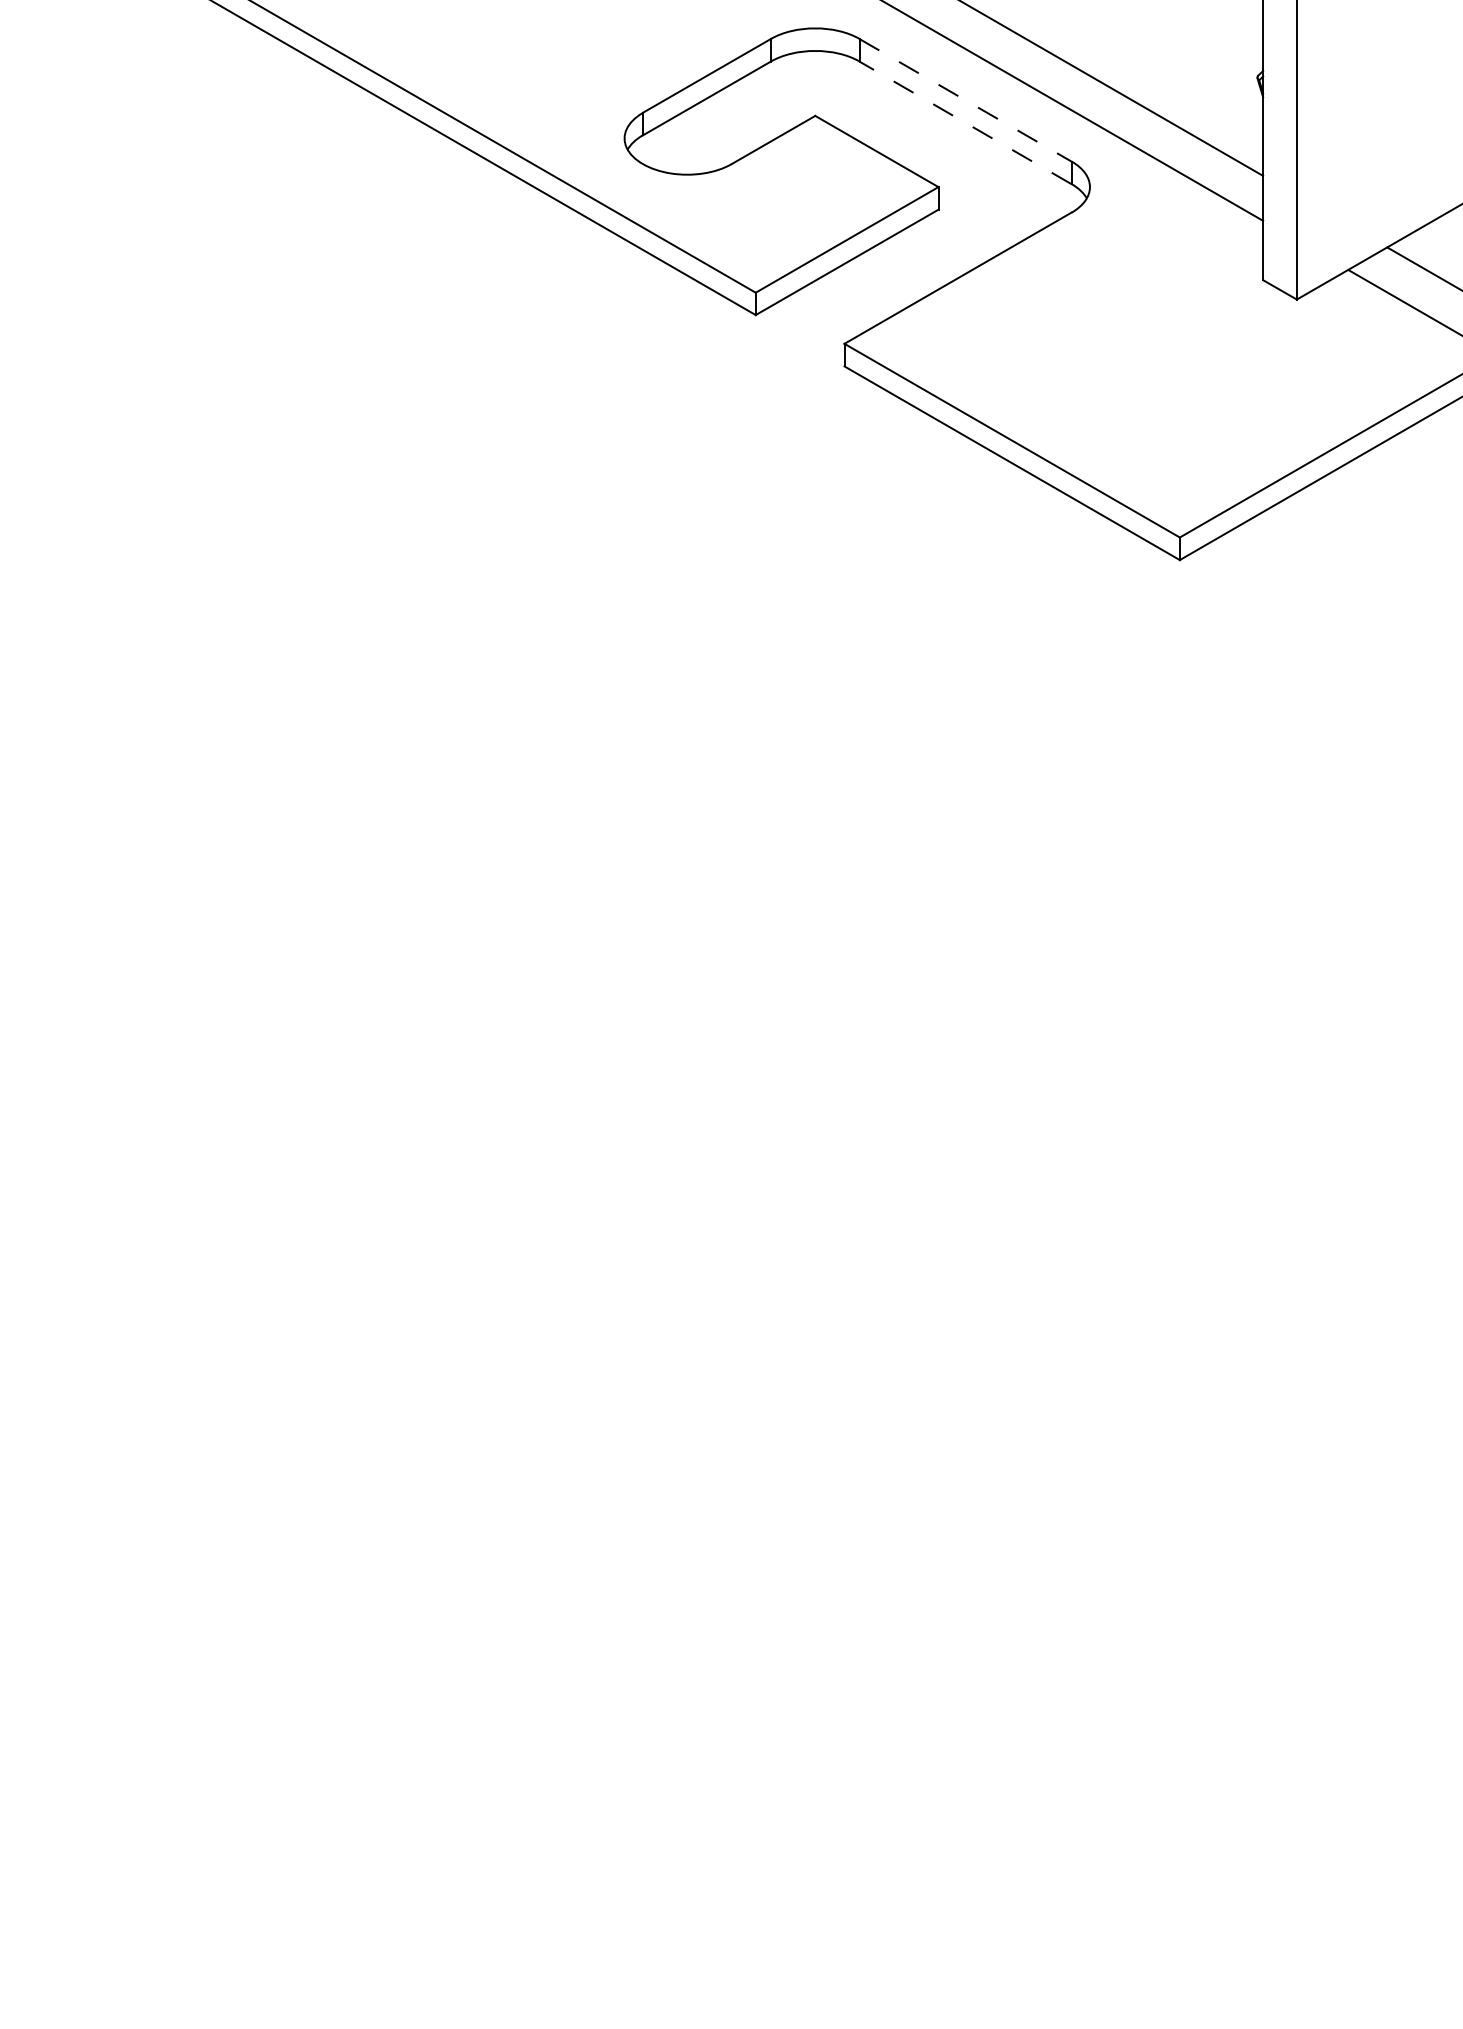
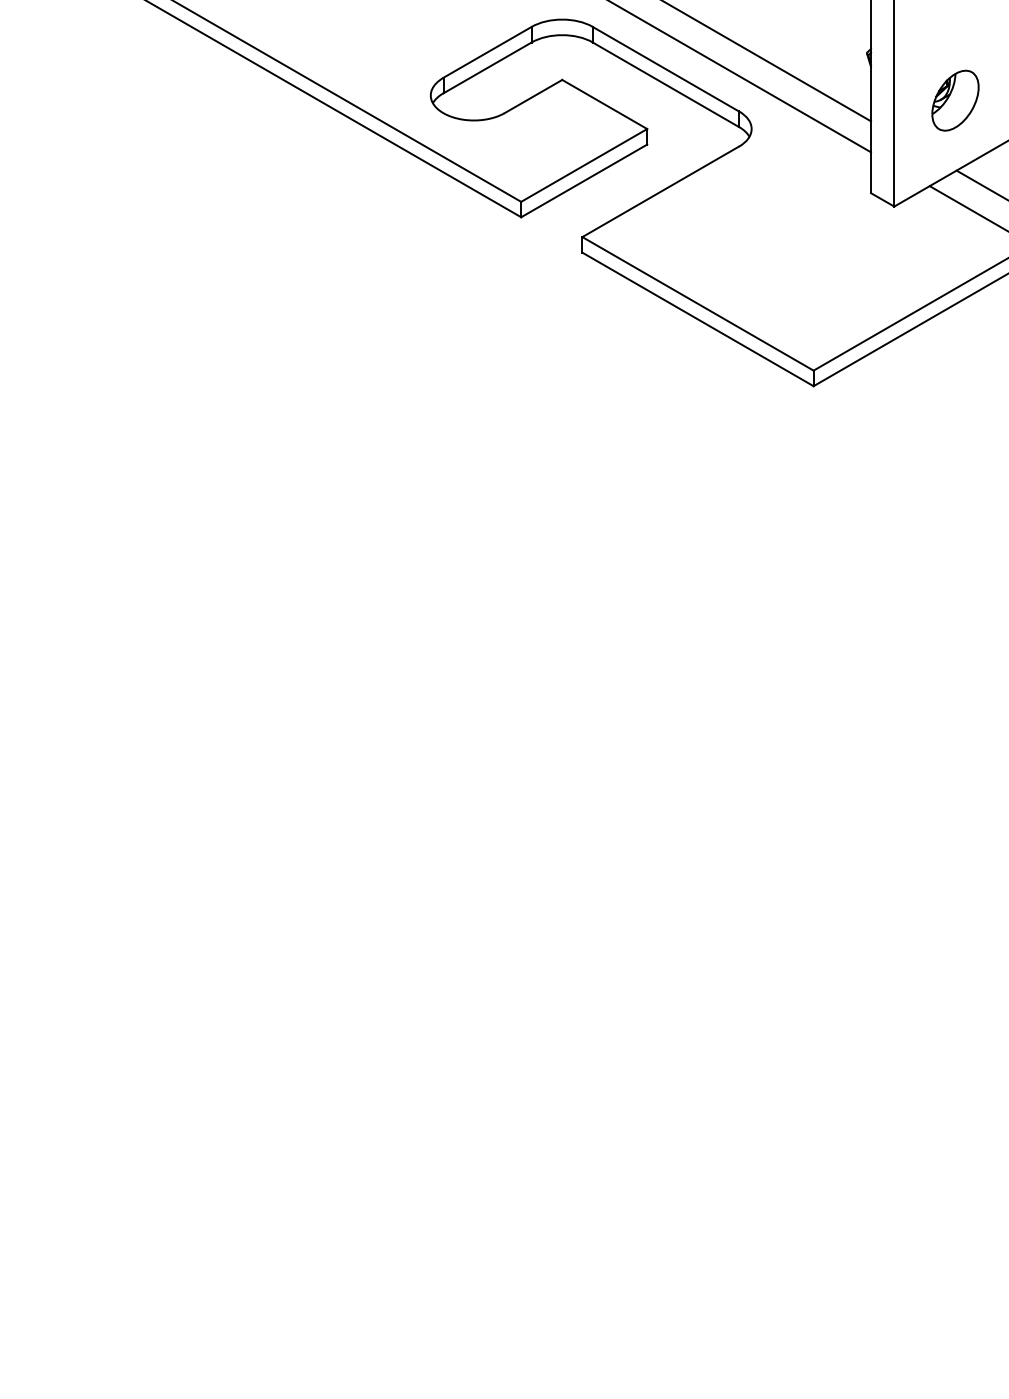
line: (966, 100) -> (666, 69), dashed -> solid
line: (965, 122) -> (665, 84), dashed -> solid
part: (1385, 145) -> (955, 100), added

